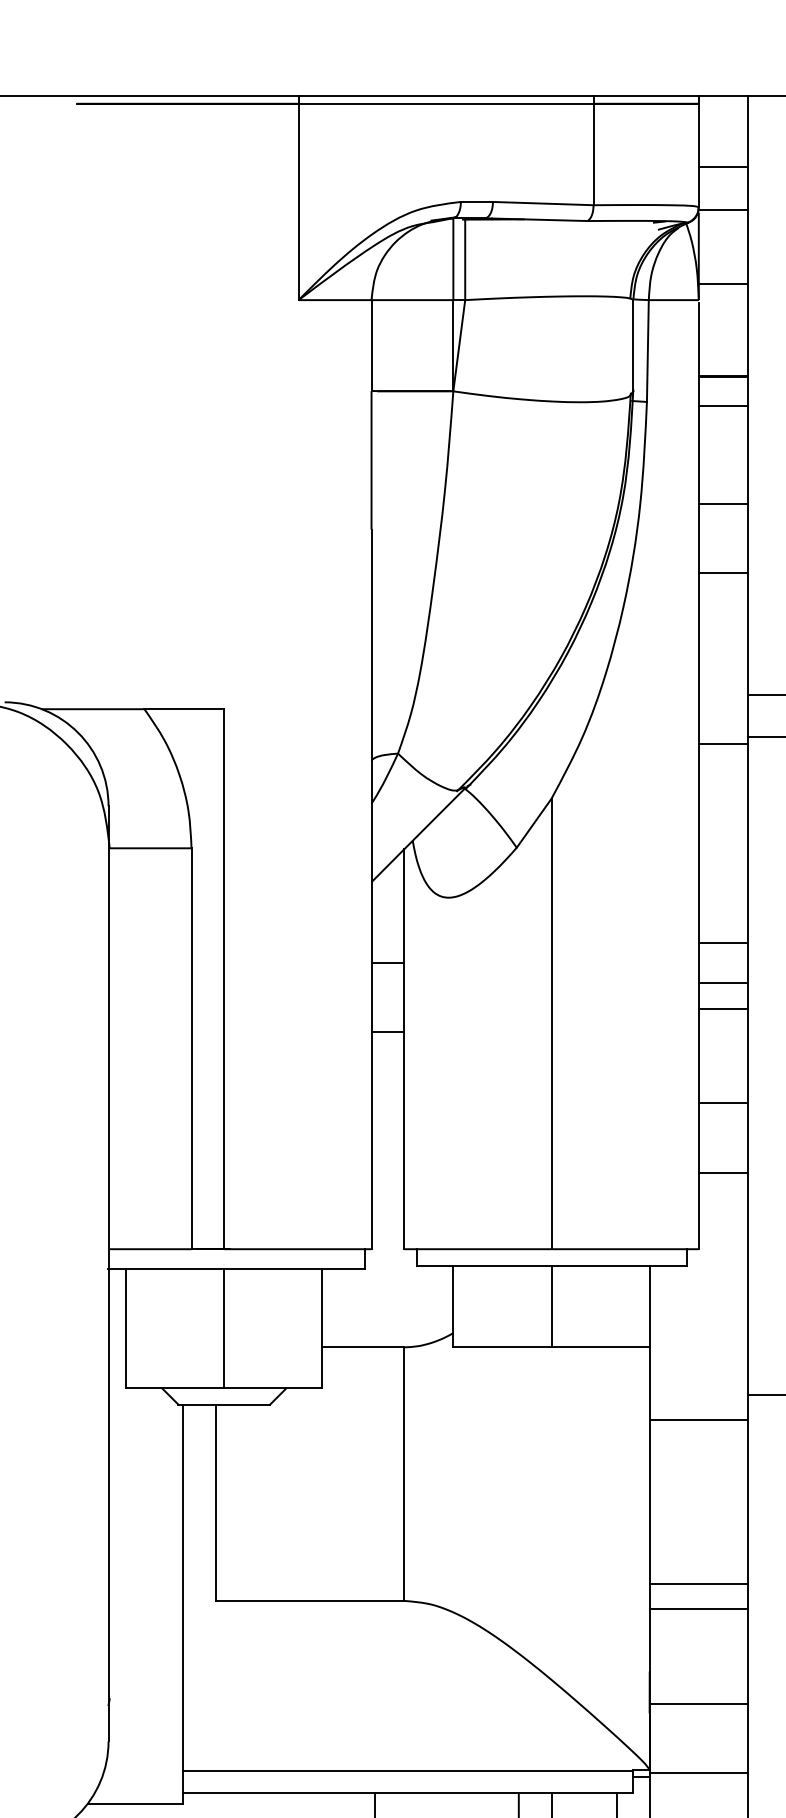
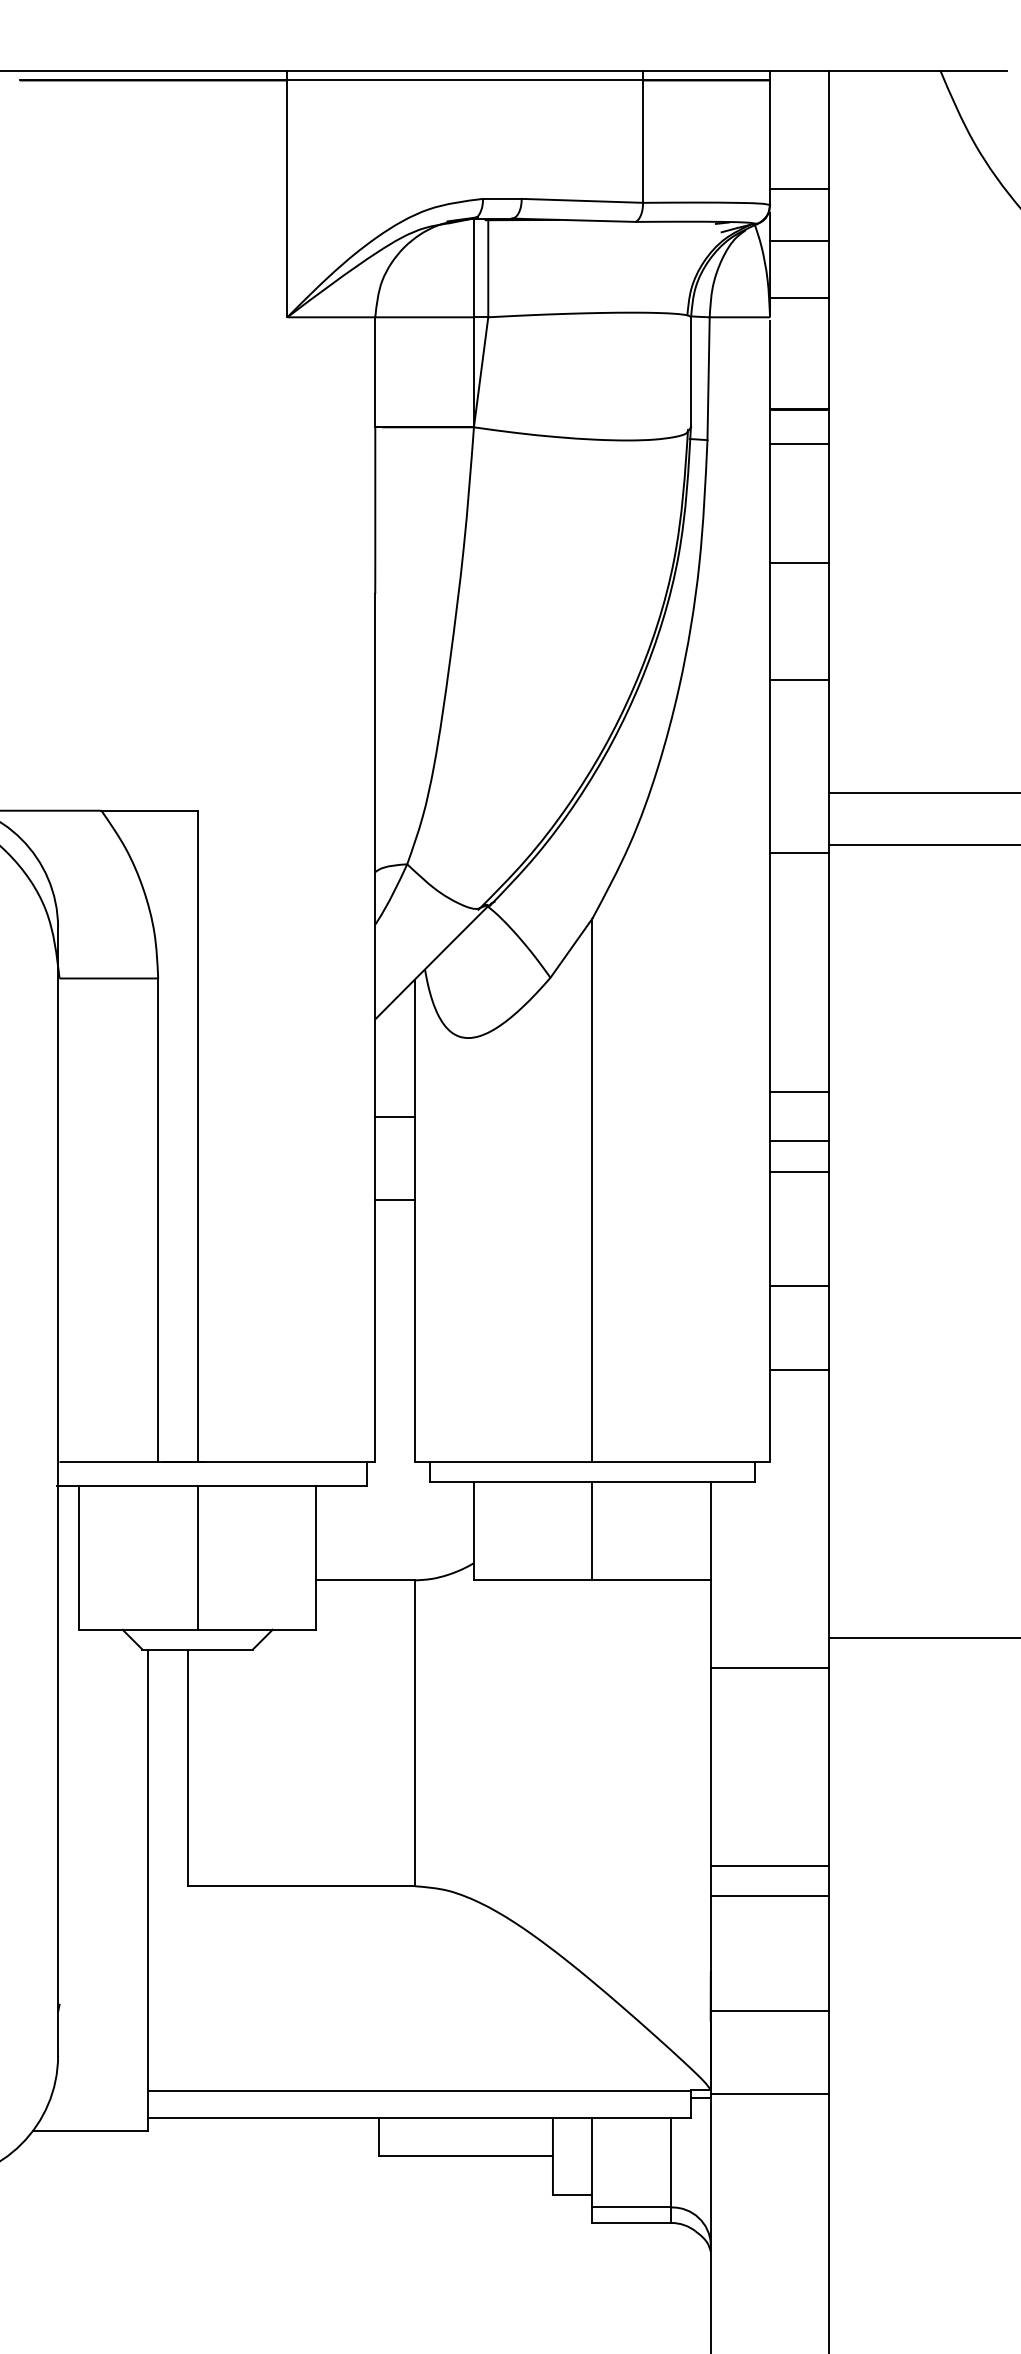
line: (723, 166) -> (799, 188), moved
line: (723, 209) -> (799, 240), moved
line: (723, 573) -> (799, 679), moved

